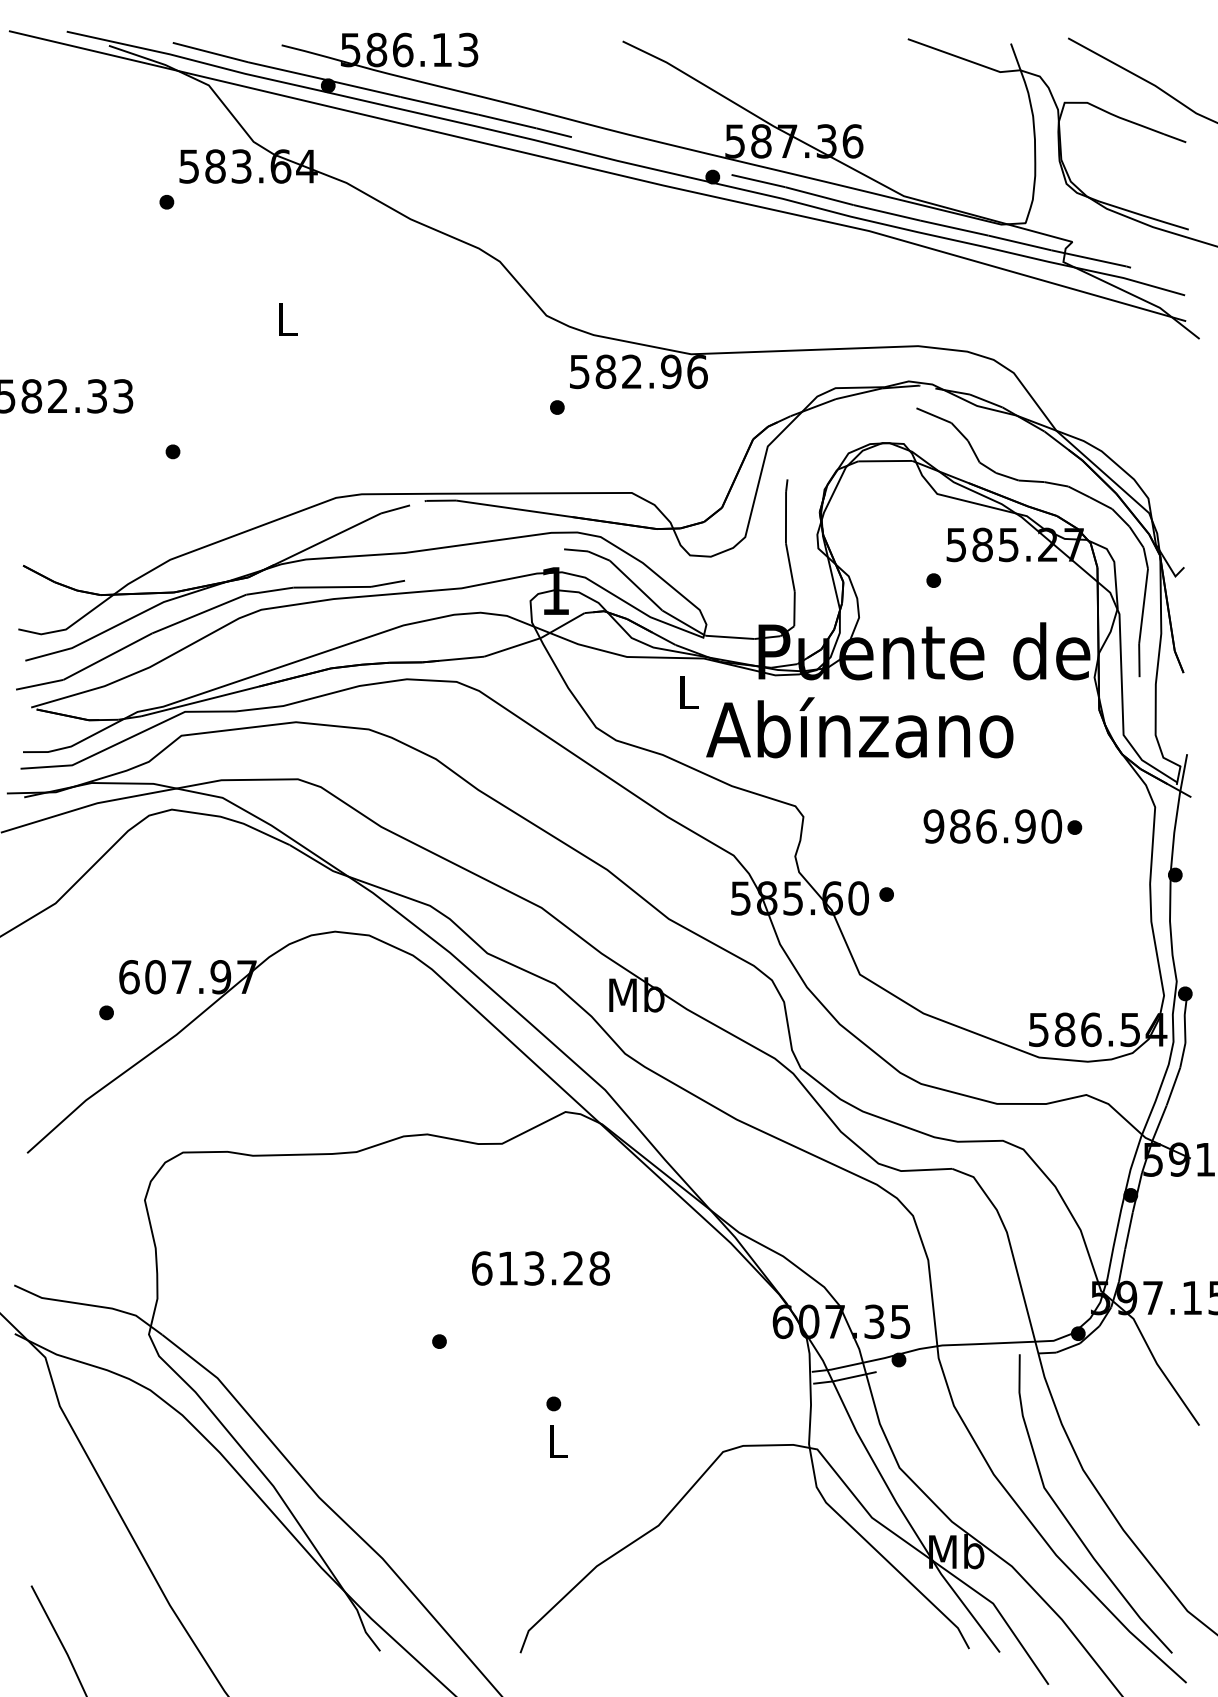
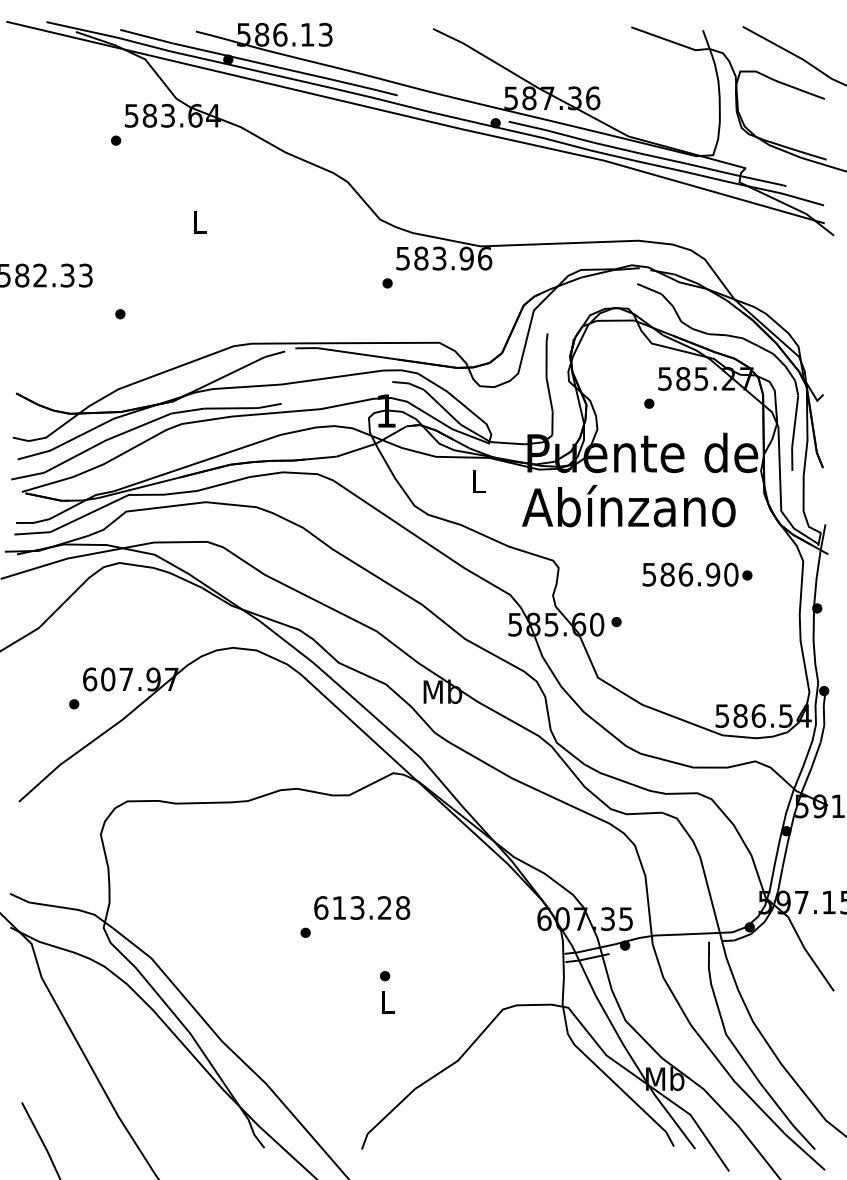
text: (632, 371) -> (439, 258), 582.96 -> 583.96
text: (859, 726) -> (628, 505), moved
text: (934, 826) -> (649, 574), 986.90 -> 586.90
text: (541, 1267) -> (362, 907), moved

